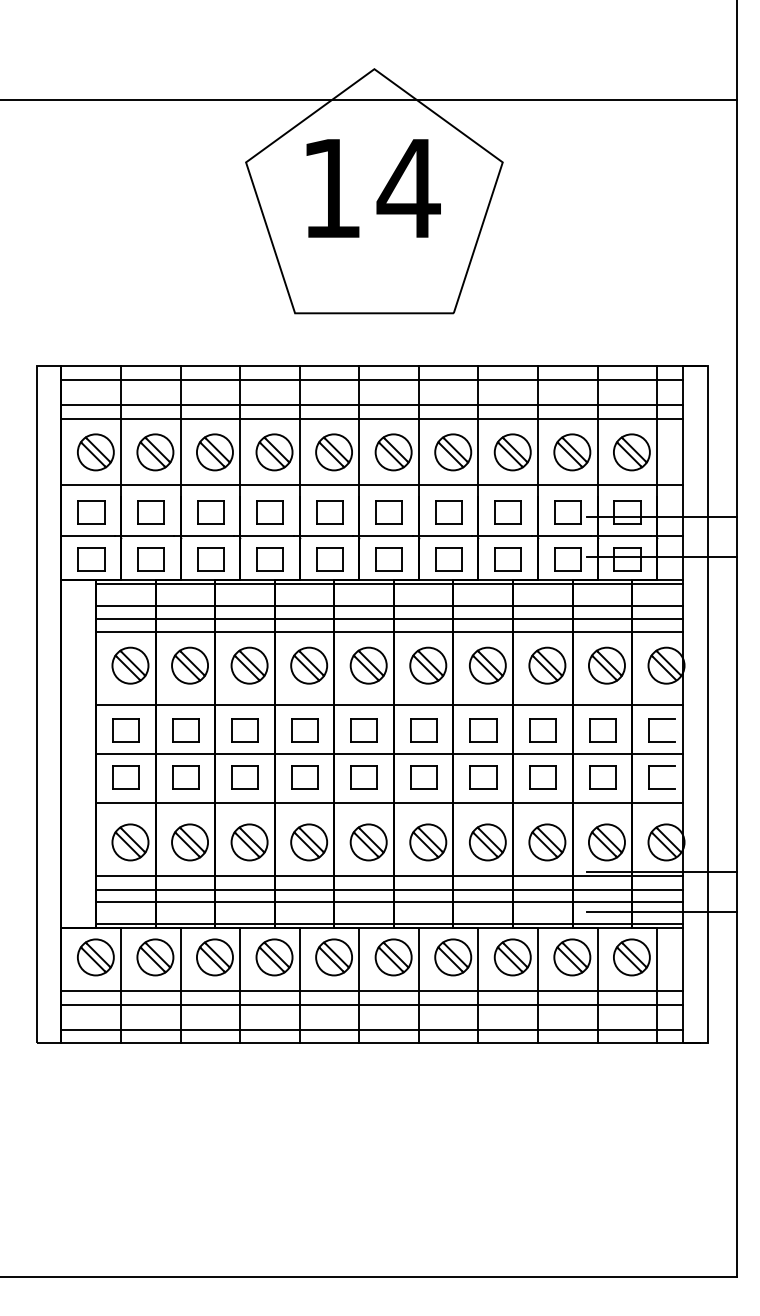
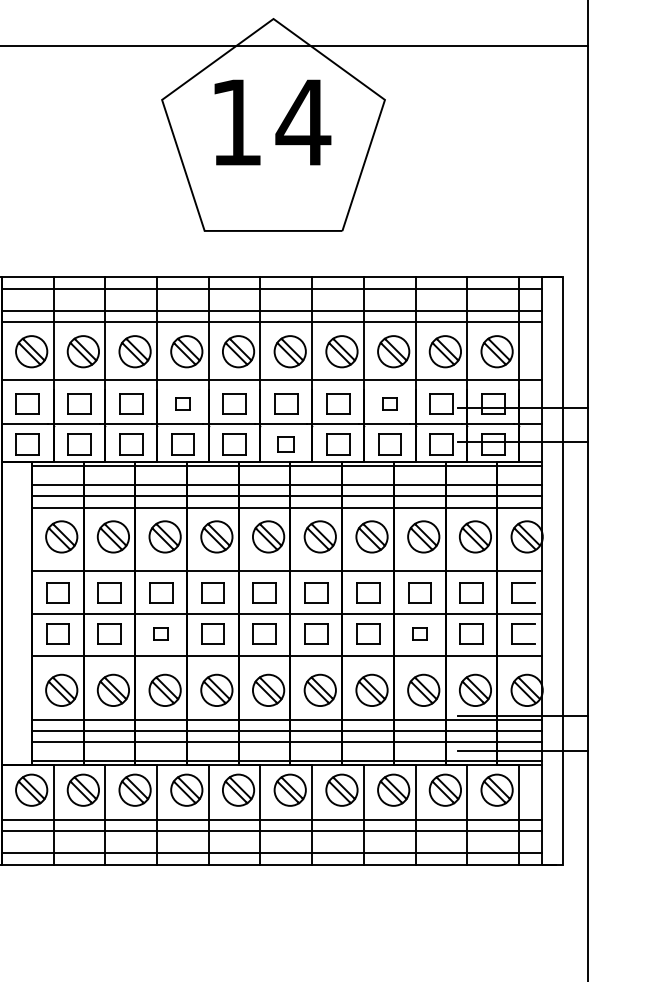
part: (269, 512) -> (182, 403), size x0.6
part: (507, 512) -> (389, 403), size x0.6
part: (388, 559) -> (285, 444), size x0.7
part: (244, 777) -> (160, 634), size x0.6
part: (542, 777) -> (419, 634), size x0.6

